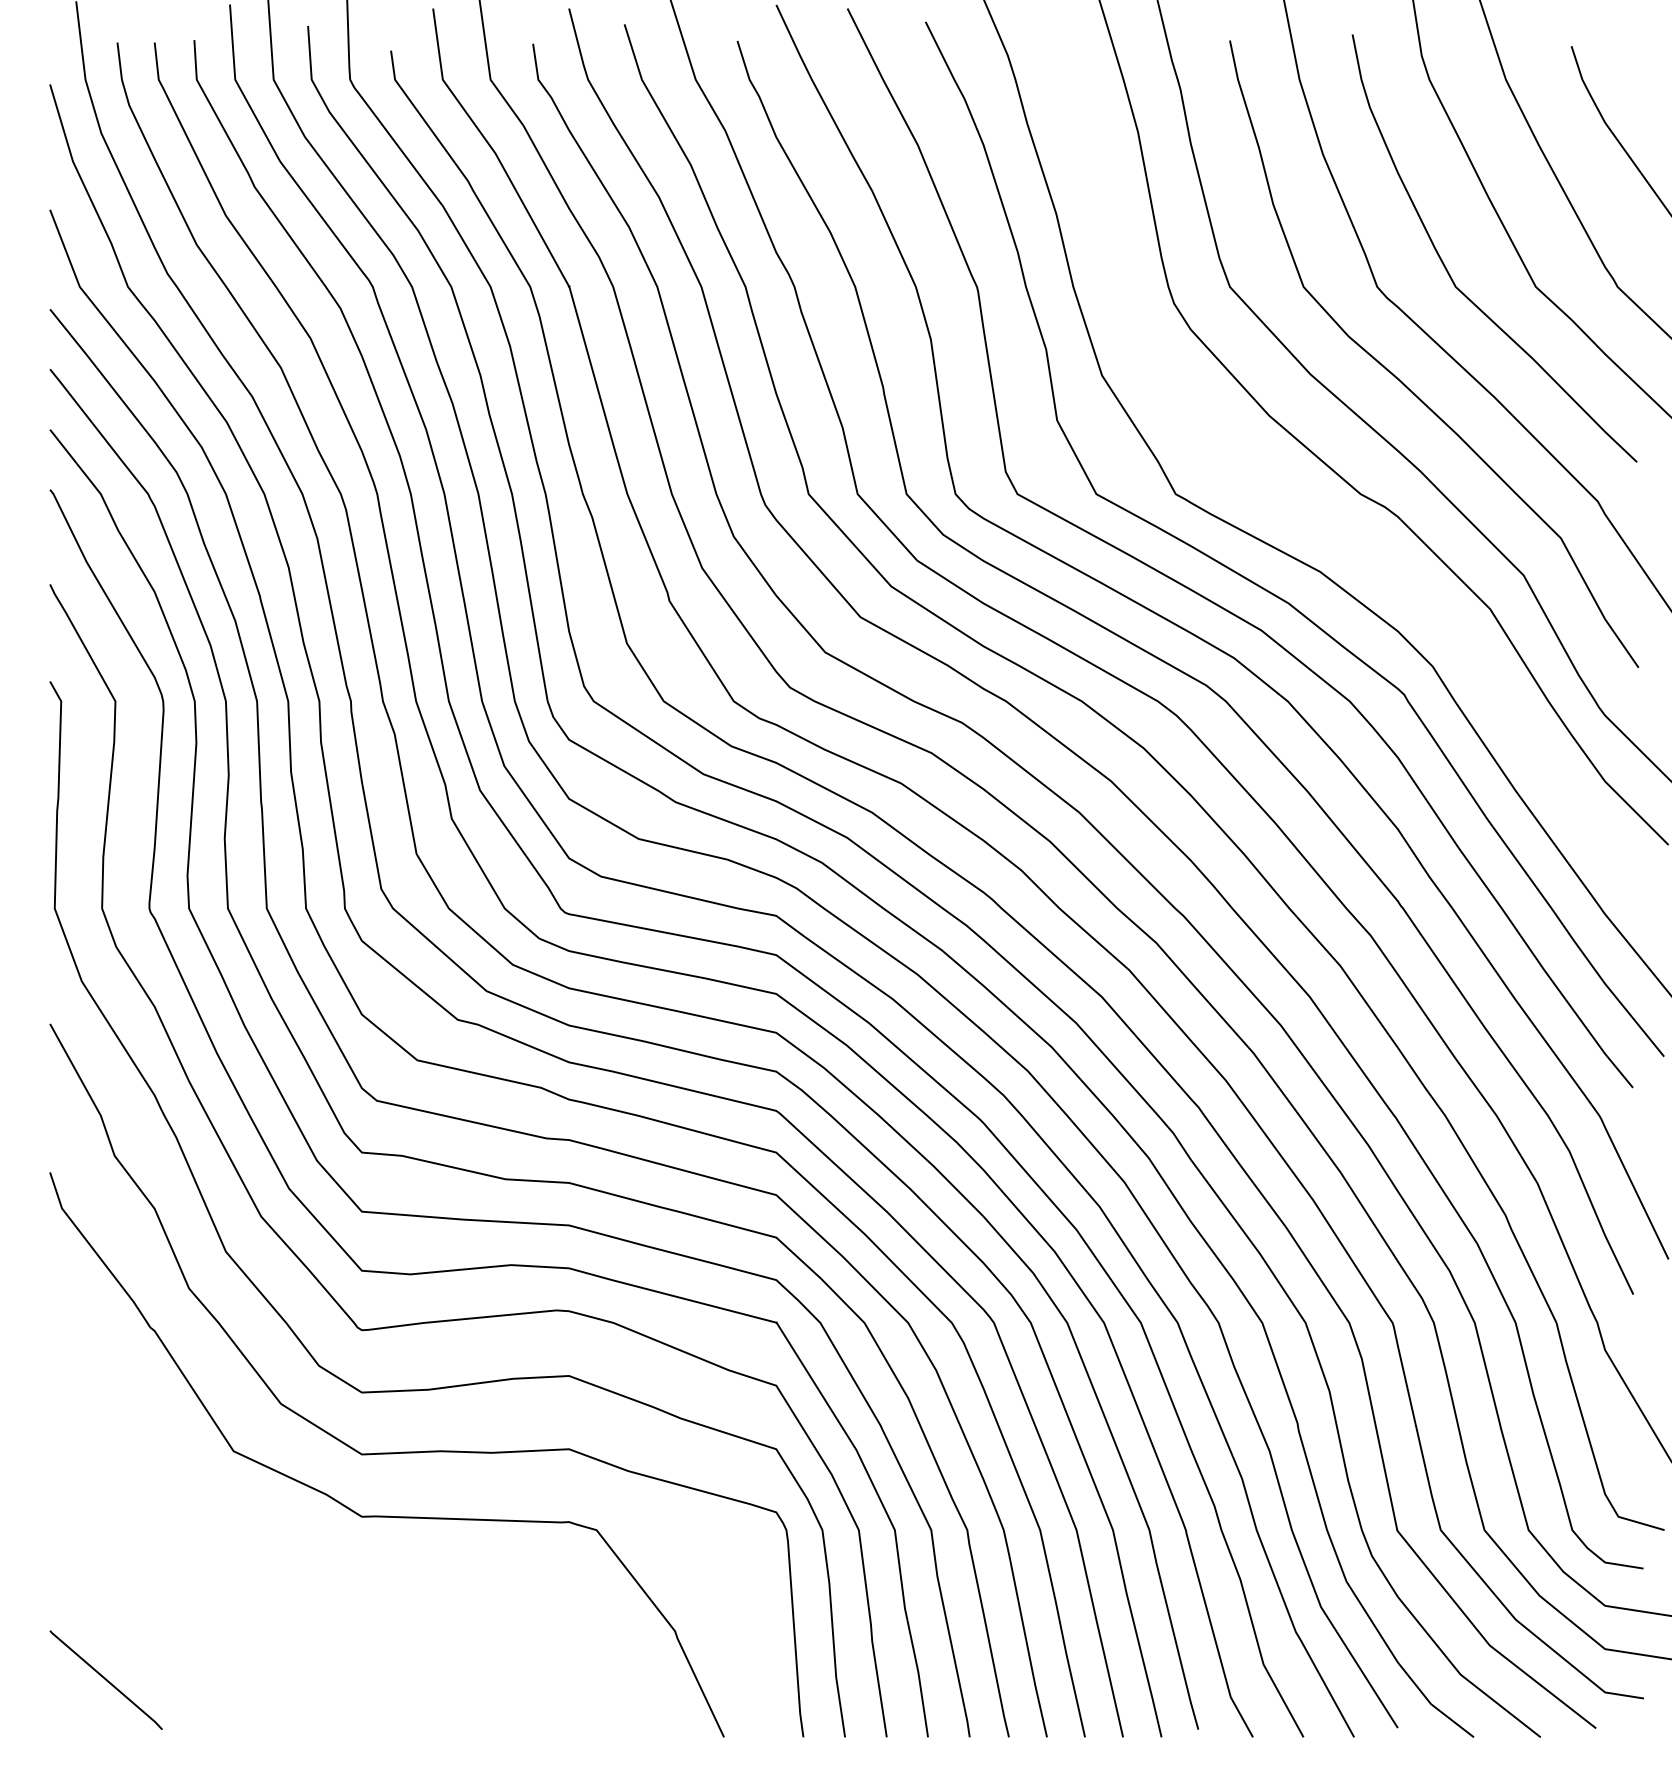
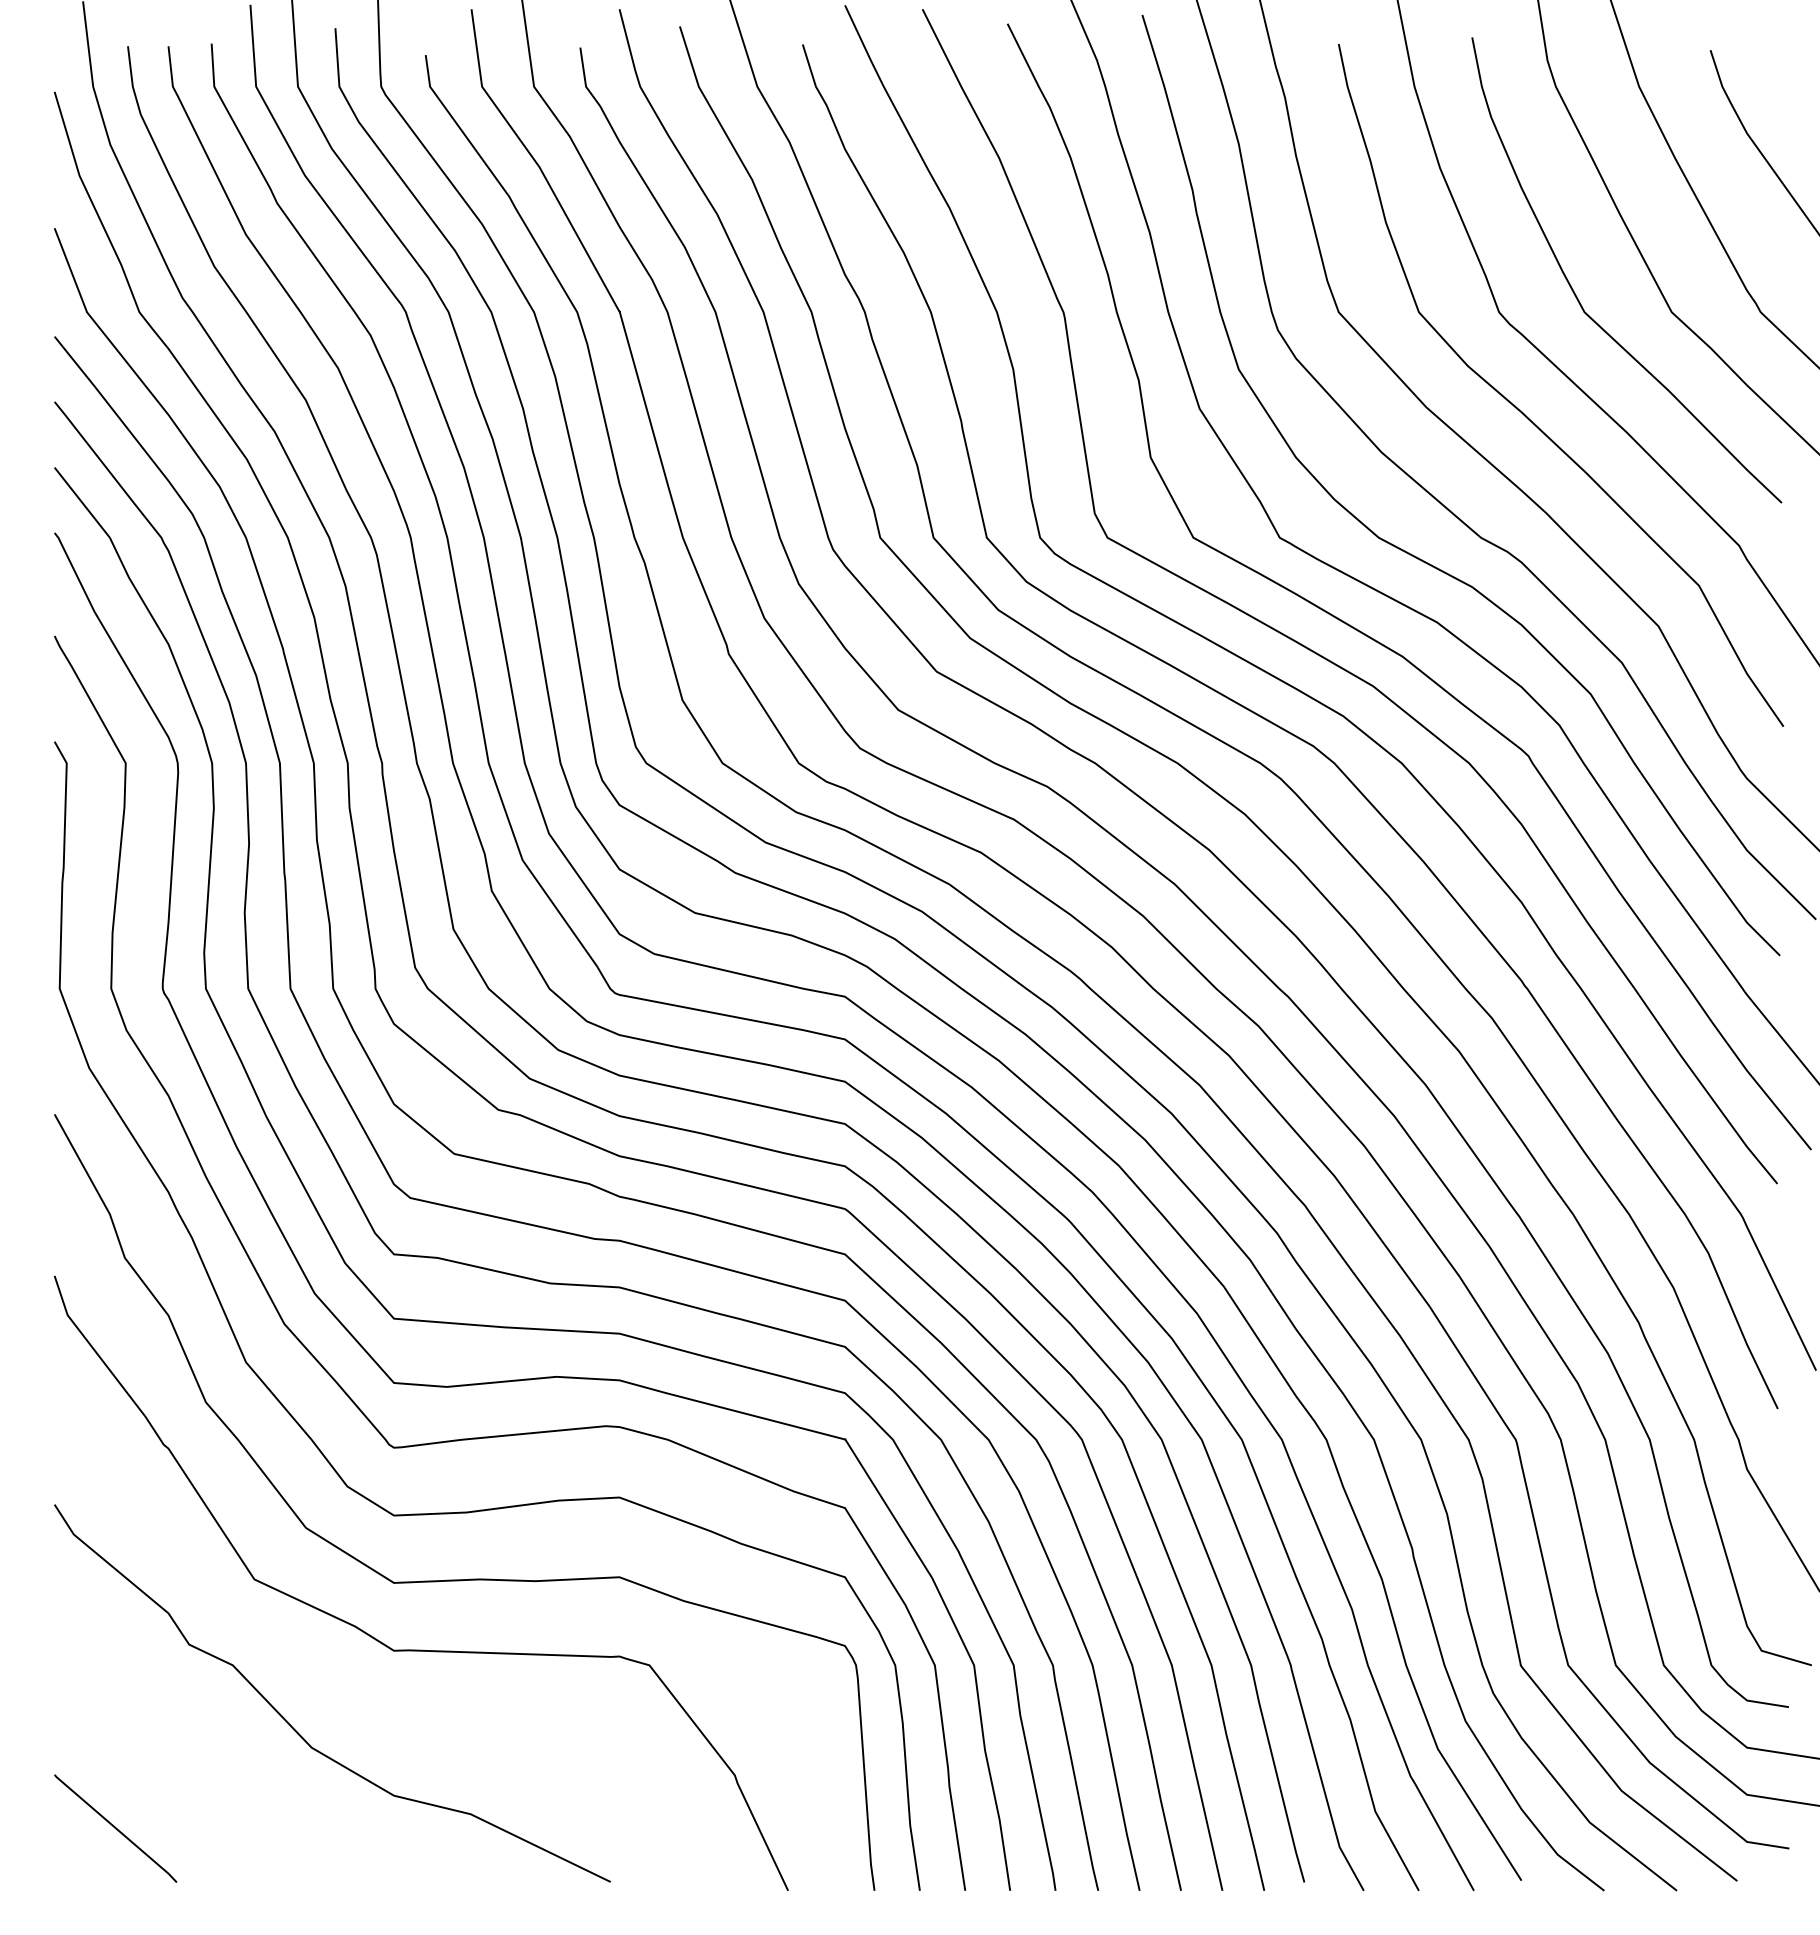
curve: (1306, 514) -> (1422, 559), added
curve: (271, 1589) -> (295, 1729), added

